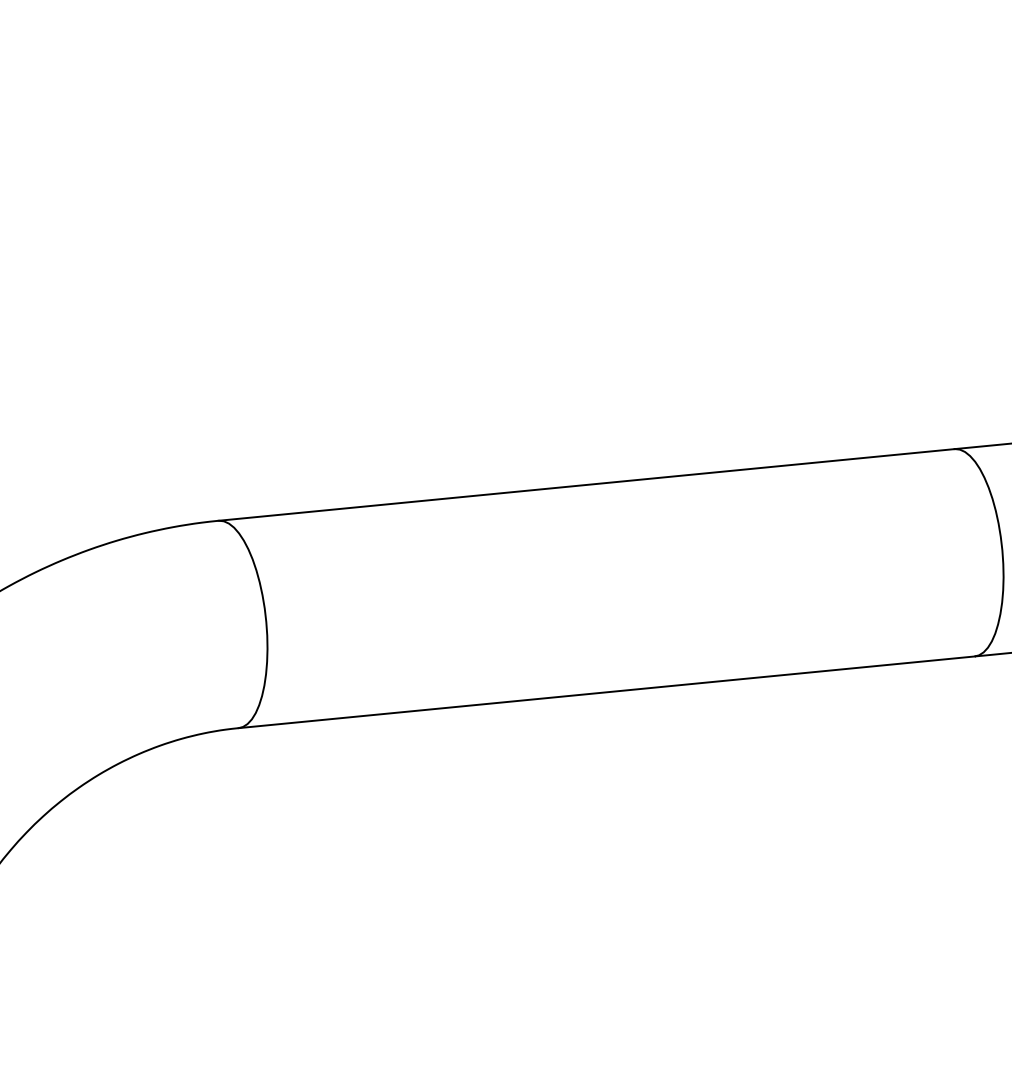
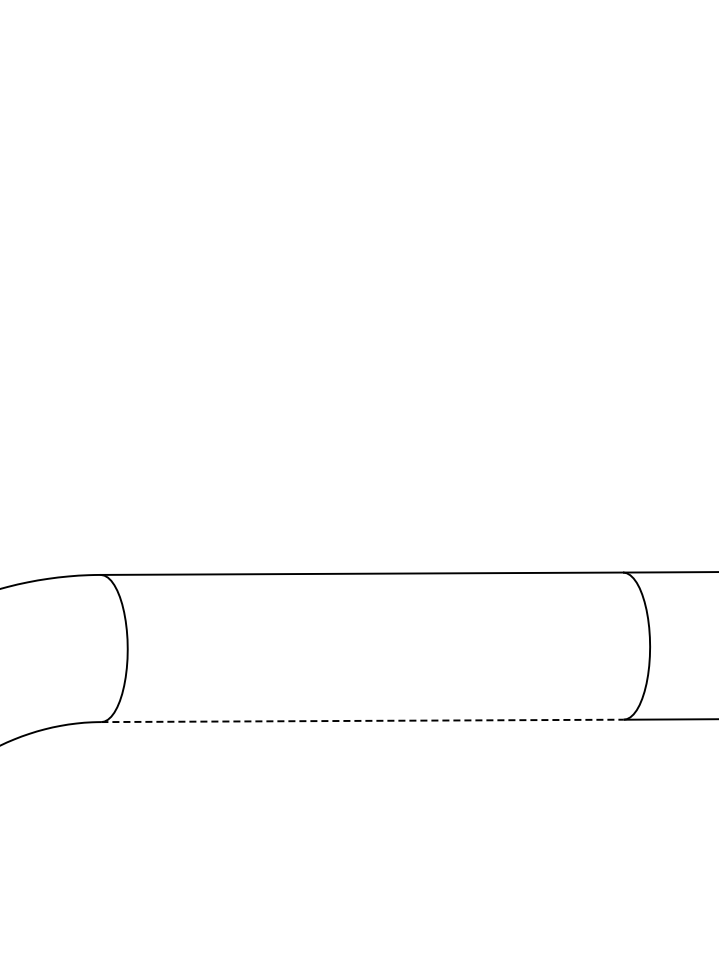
line: (607, 691) -> (363, 720), solid -> dashed

